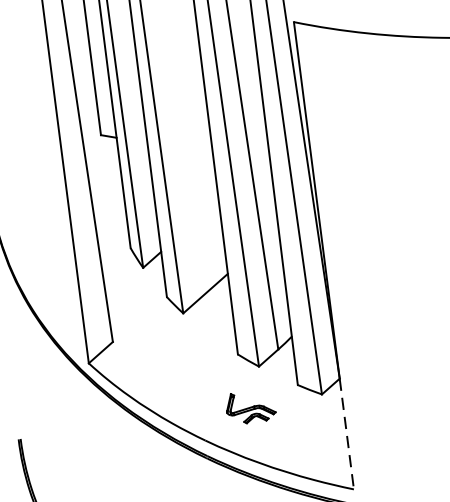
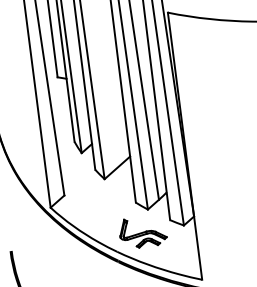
part: (251, 408) -> (143, 233), size x1.67
line: (347, 434) -> (198, 248), dashed -> solid

